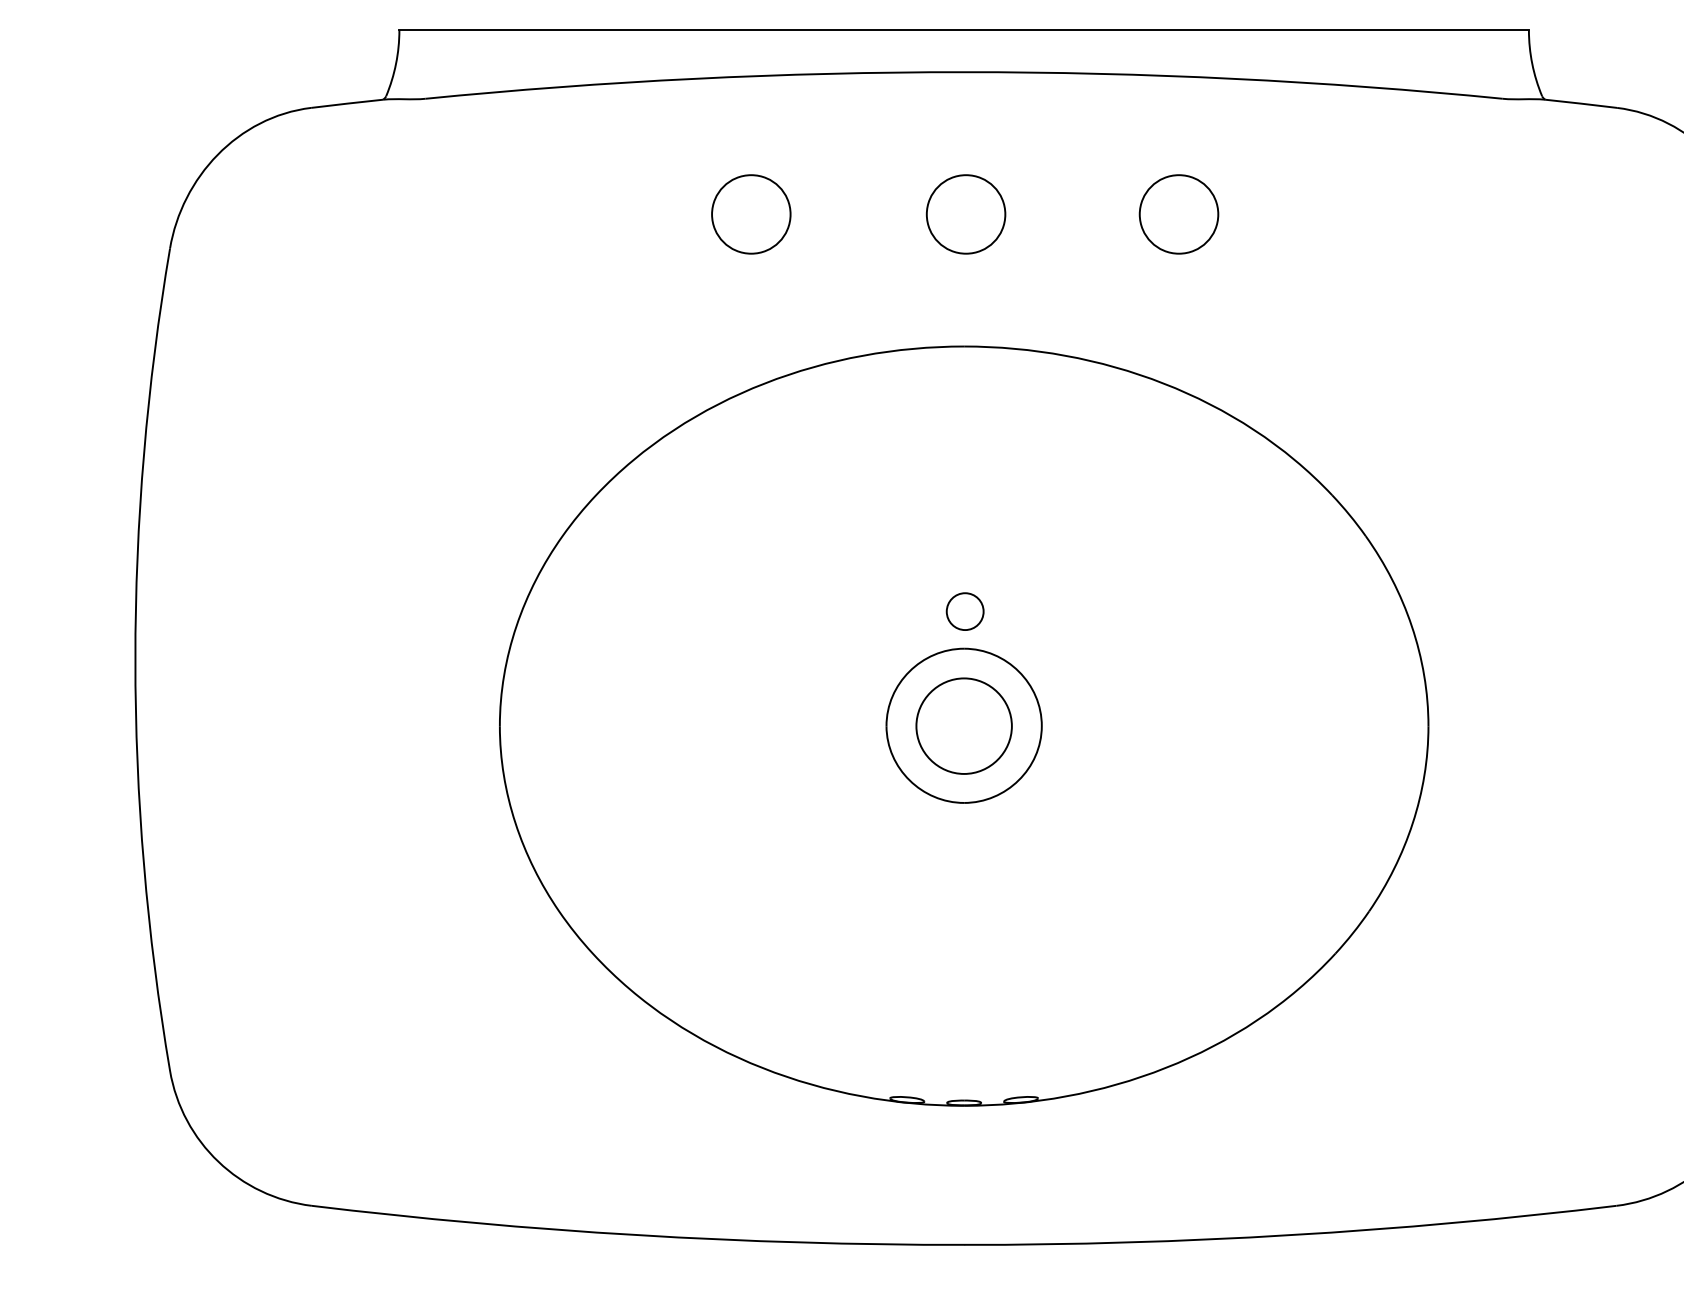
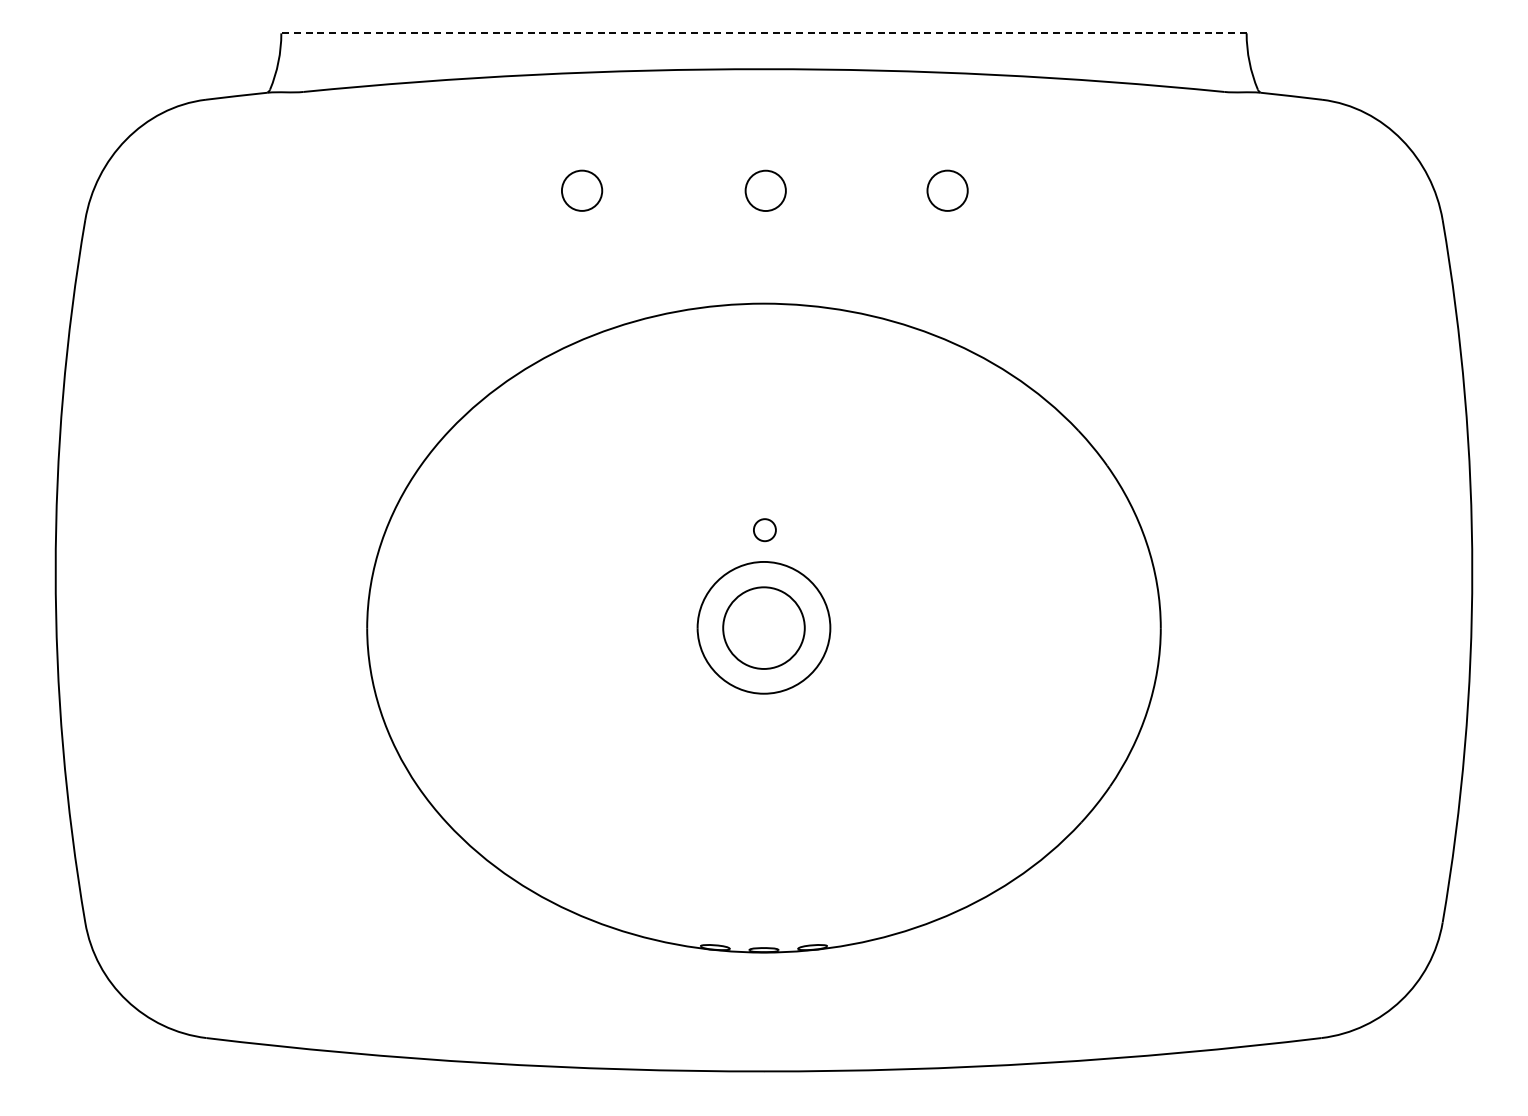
line: (964, 30) -> (764, 33), solid -> dashed
circle: (750, 214) -> (581, 190), size x0.6
circle: (965, 214) -> (765, 190), size x0.6
circle: (1178, 214) -> (947, 190), size x0.6
circle: (964, 610) -> (764, 529), size x0.7

